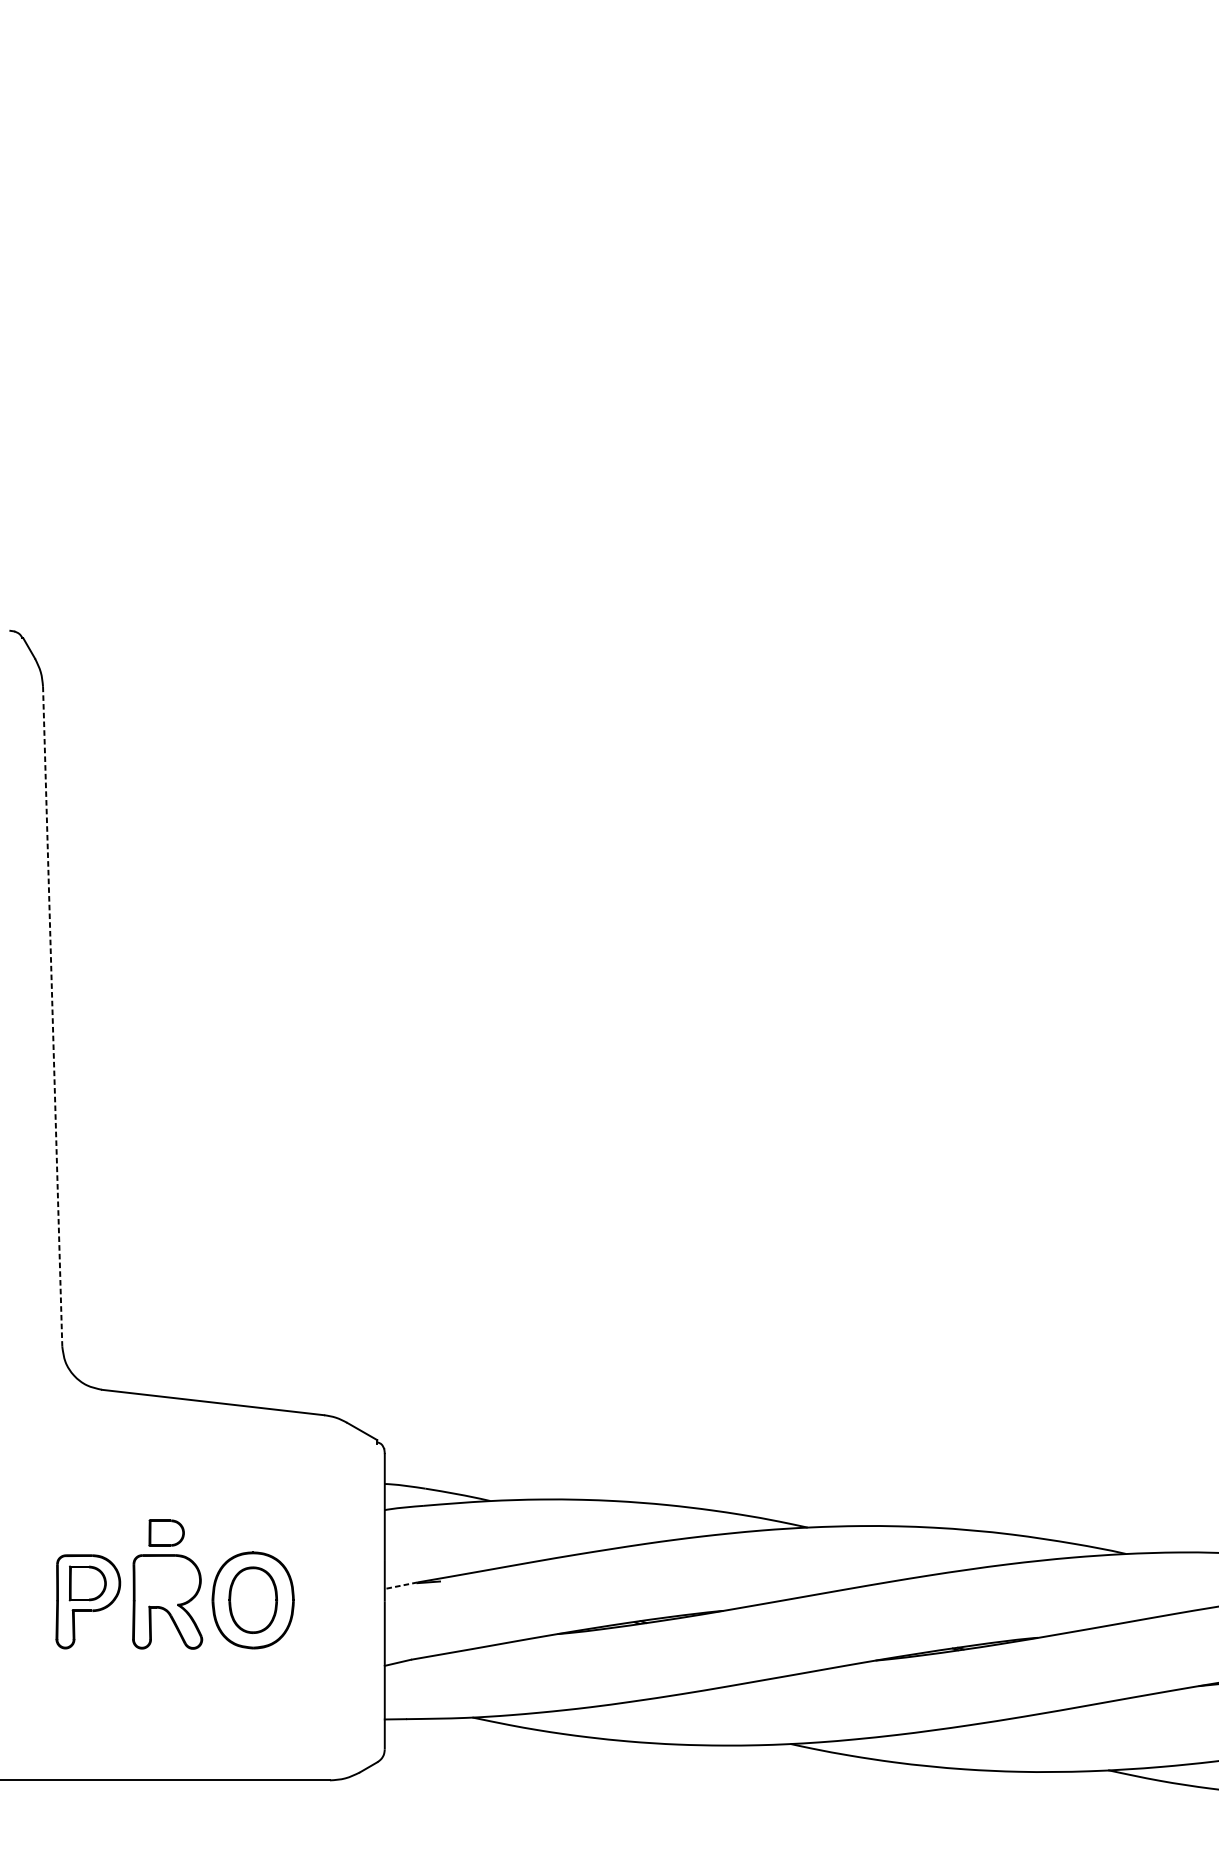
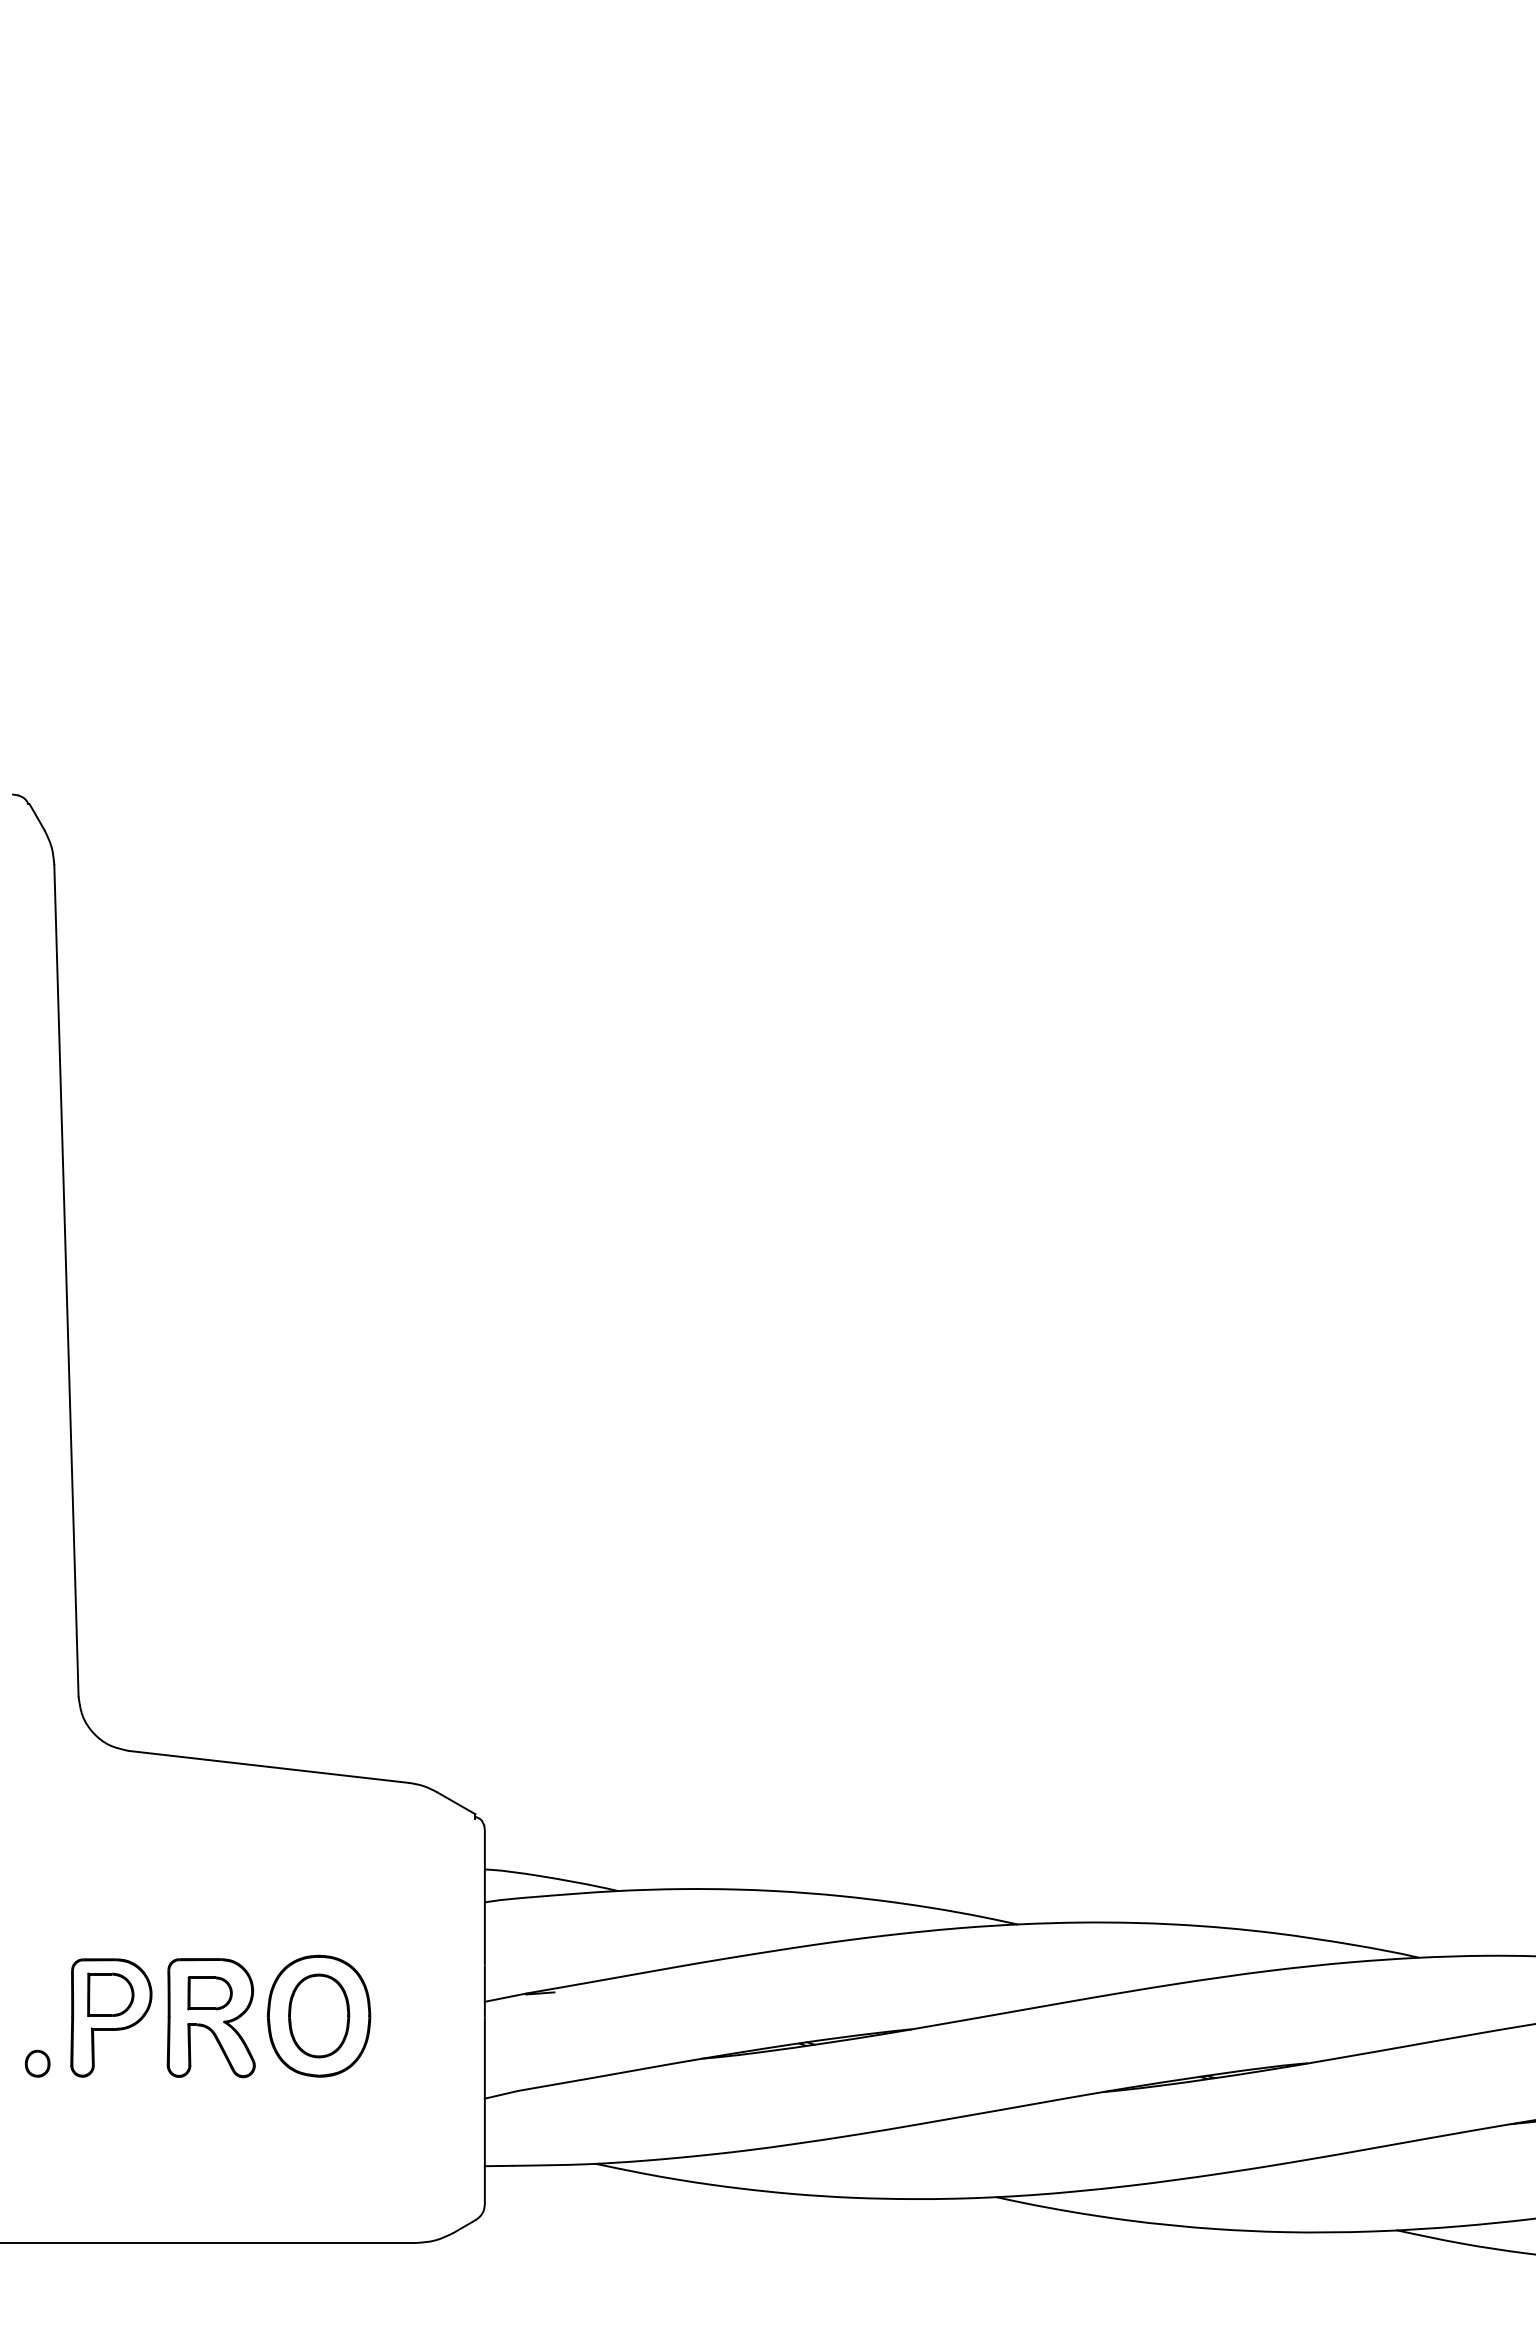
line: (52, 1016) -> (66, 1280), dashed -> solid
part: (166, 1533) -> (209, 1993), moved
line: (401, 1585) -> (505, 1997), dashed -> solid
part: (29, 1637) -> (37, 2063), added

